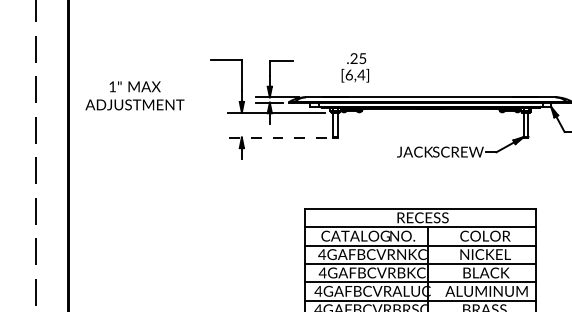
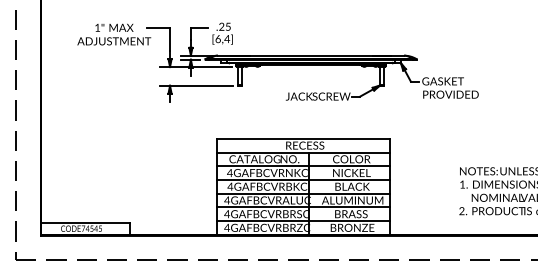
text: (355, 67) -> (222, 33), moved
text: (135, 95) -> (114, 34), moved
line: (277, 137) -> (196, 85), dashed -> solid

